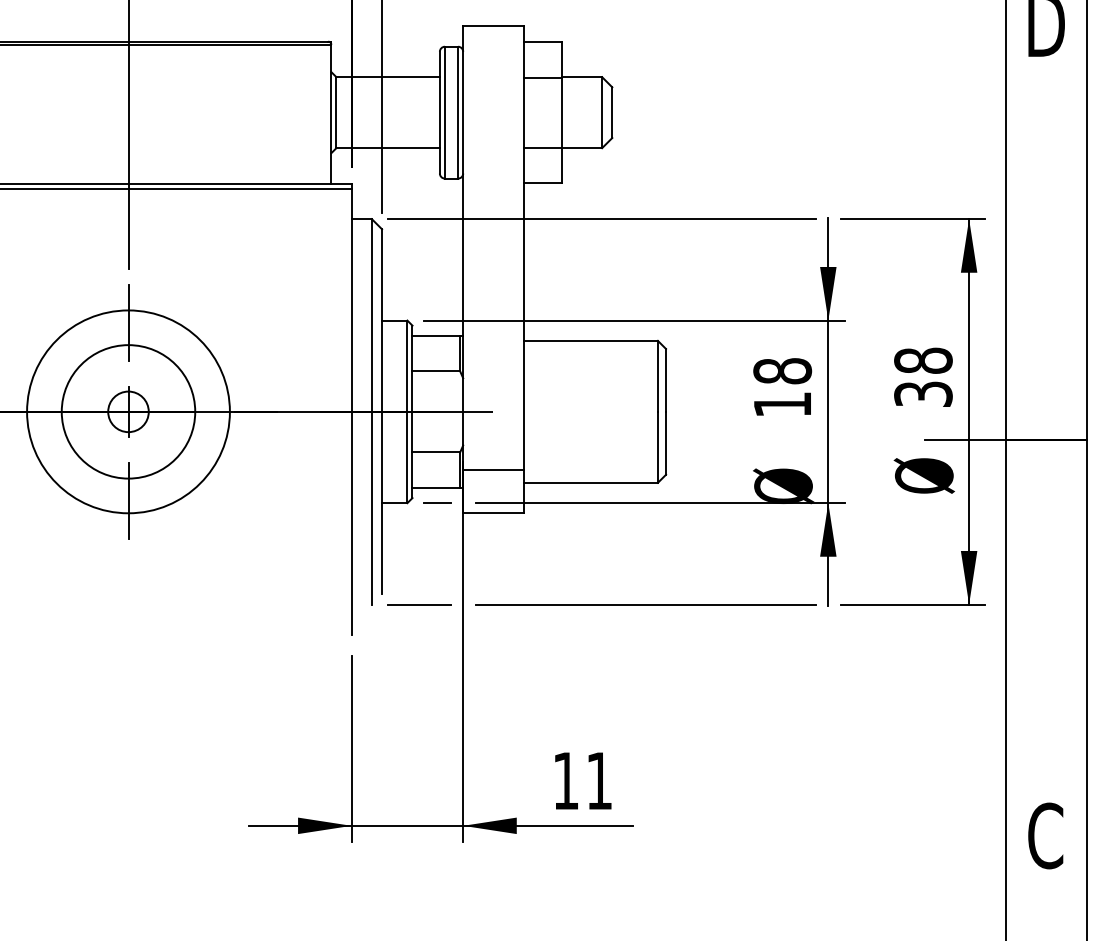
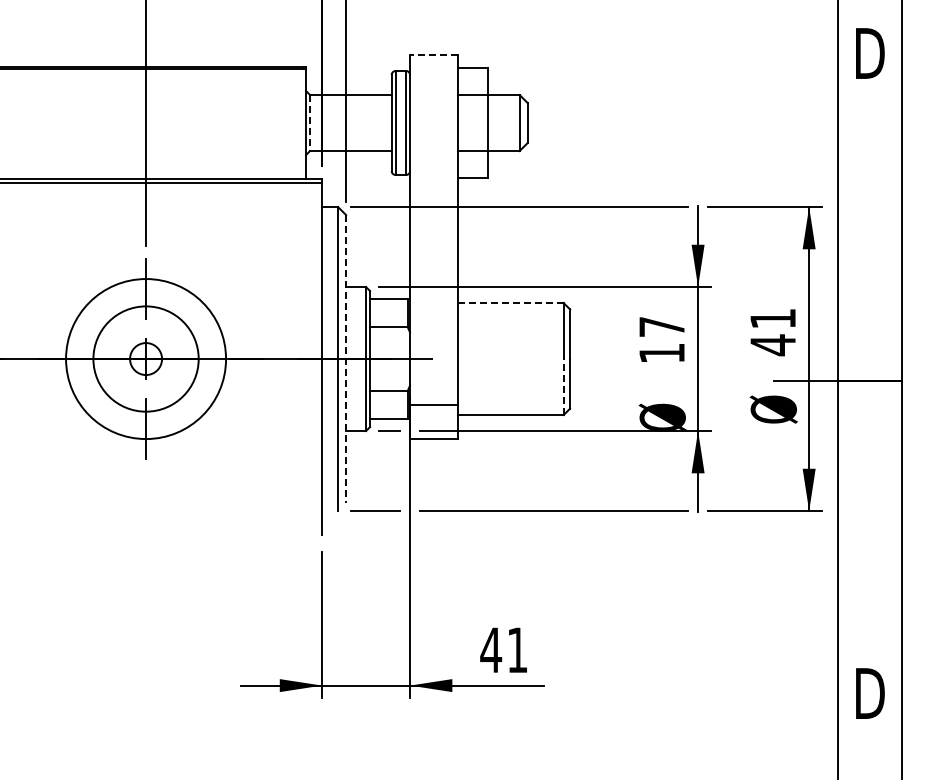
line: (492, 27) -> (433, 55), solid -> dashed
line: (336, 113) -> (310, 123), solid -> dashed
line: (590, 341) -> (510, 303), solid -> dashed
text: (783, 370) -> (662, 326), 18 -> 17
text: (923, 378) -> (773, 332), 38 -> 41
line: (382, 412) -> (346, 359), solid -> dashed
line: (657, 446) -> (563, 386), solid -> dashed
text: (566, 780) -> (491, 649), 11 -> 41
text: (1045, 835) -> (869, 693), C -> D

